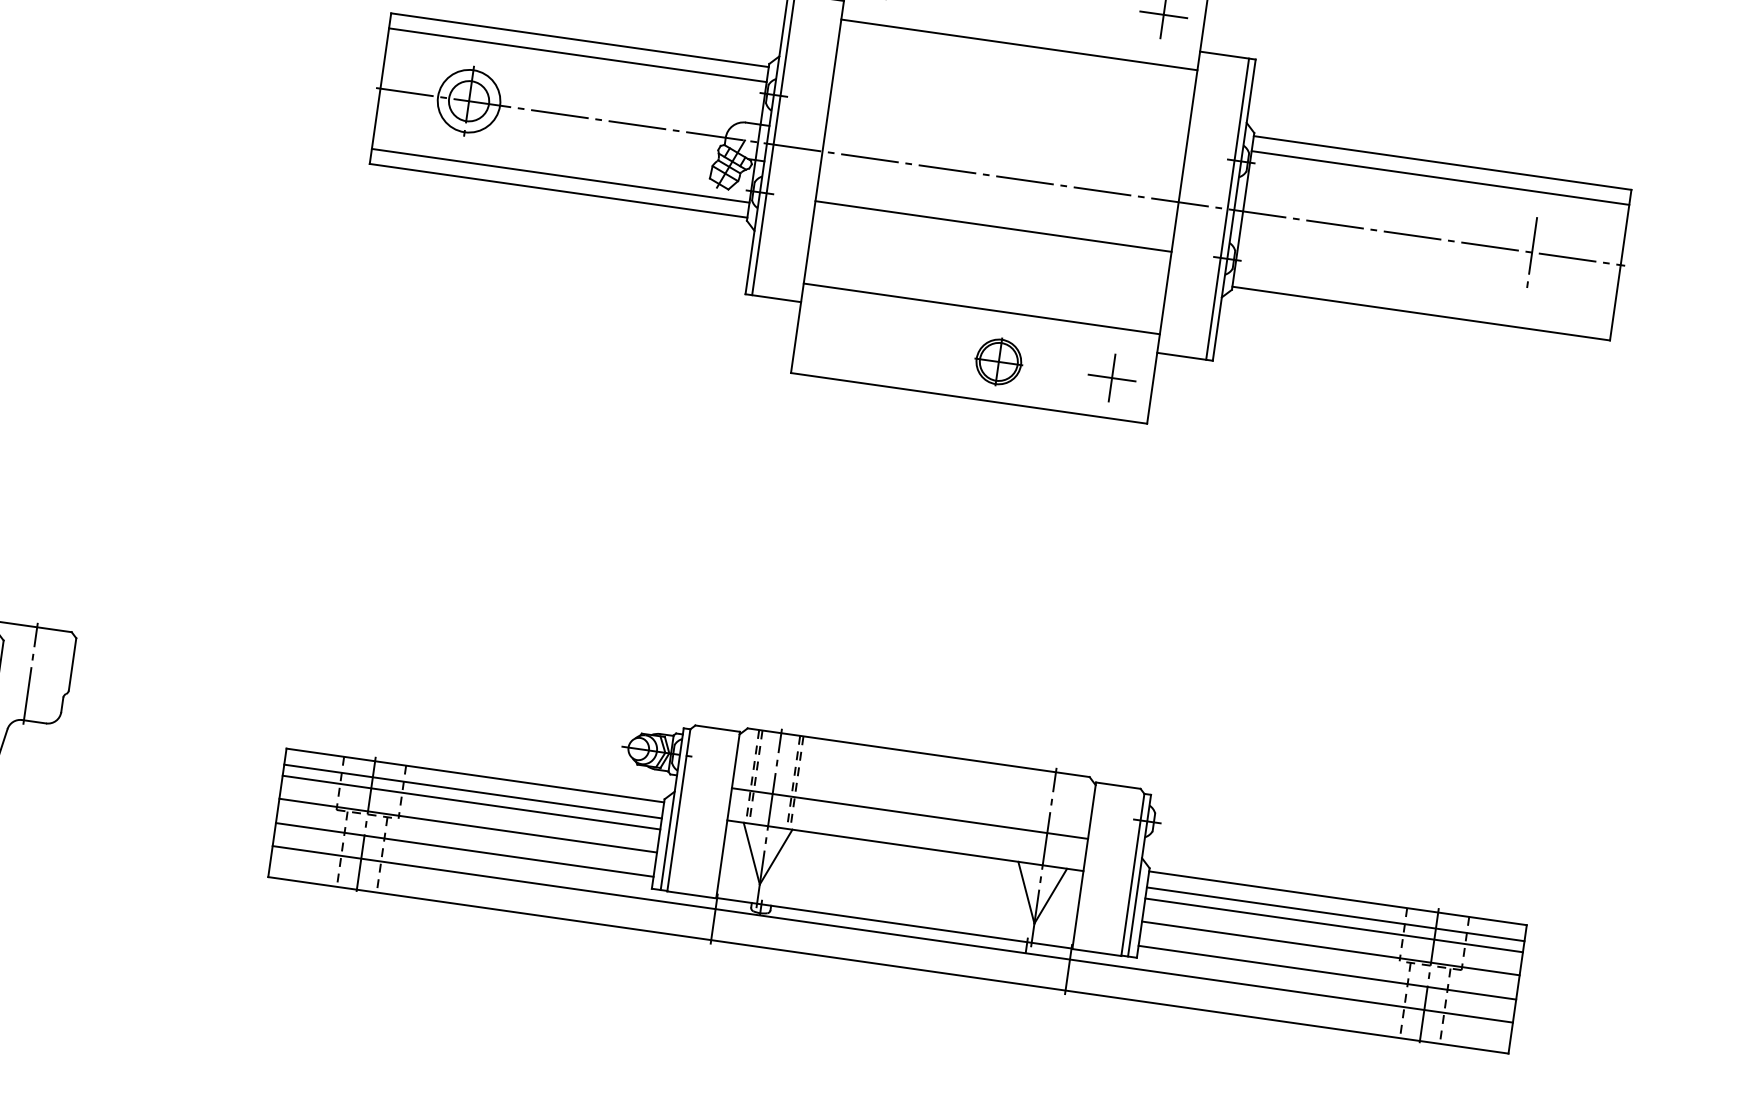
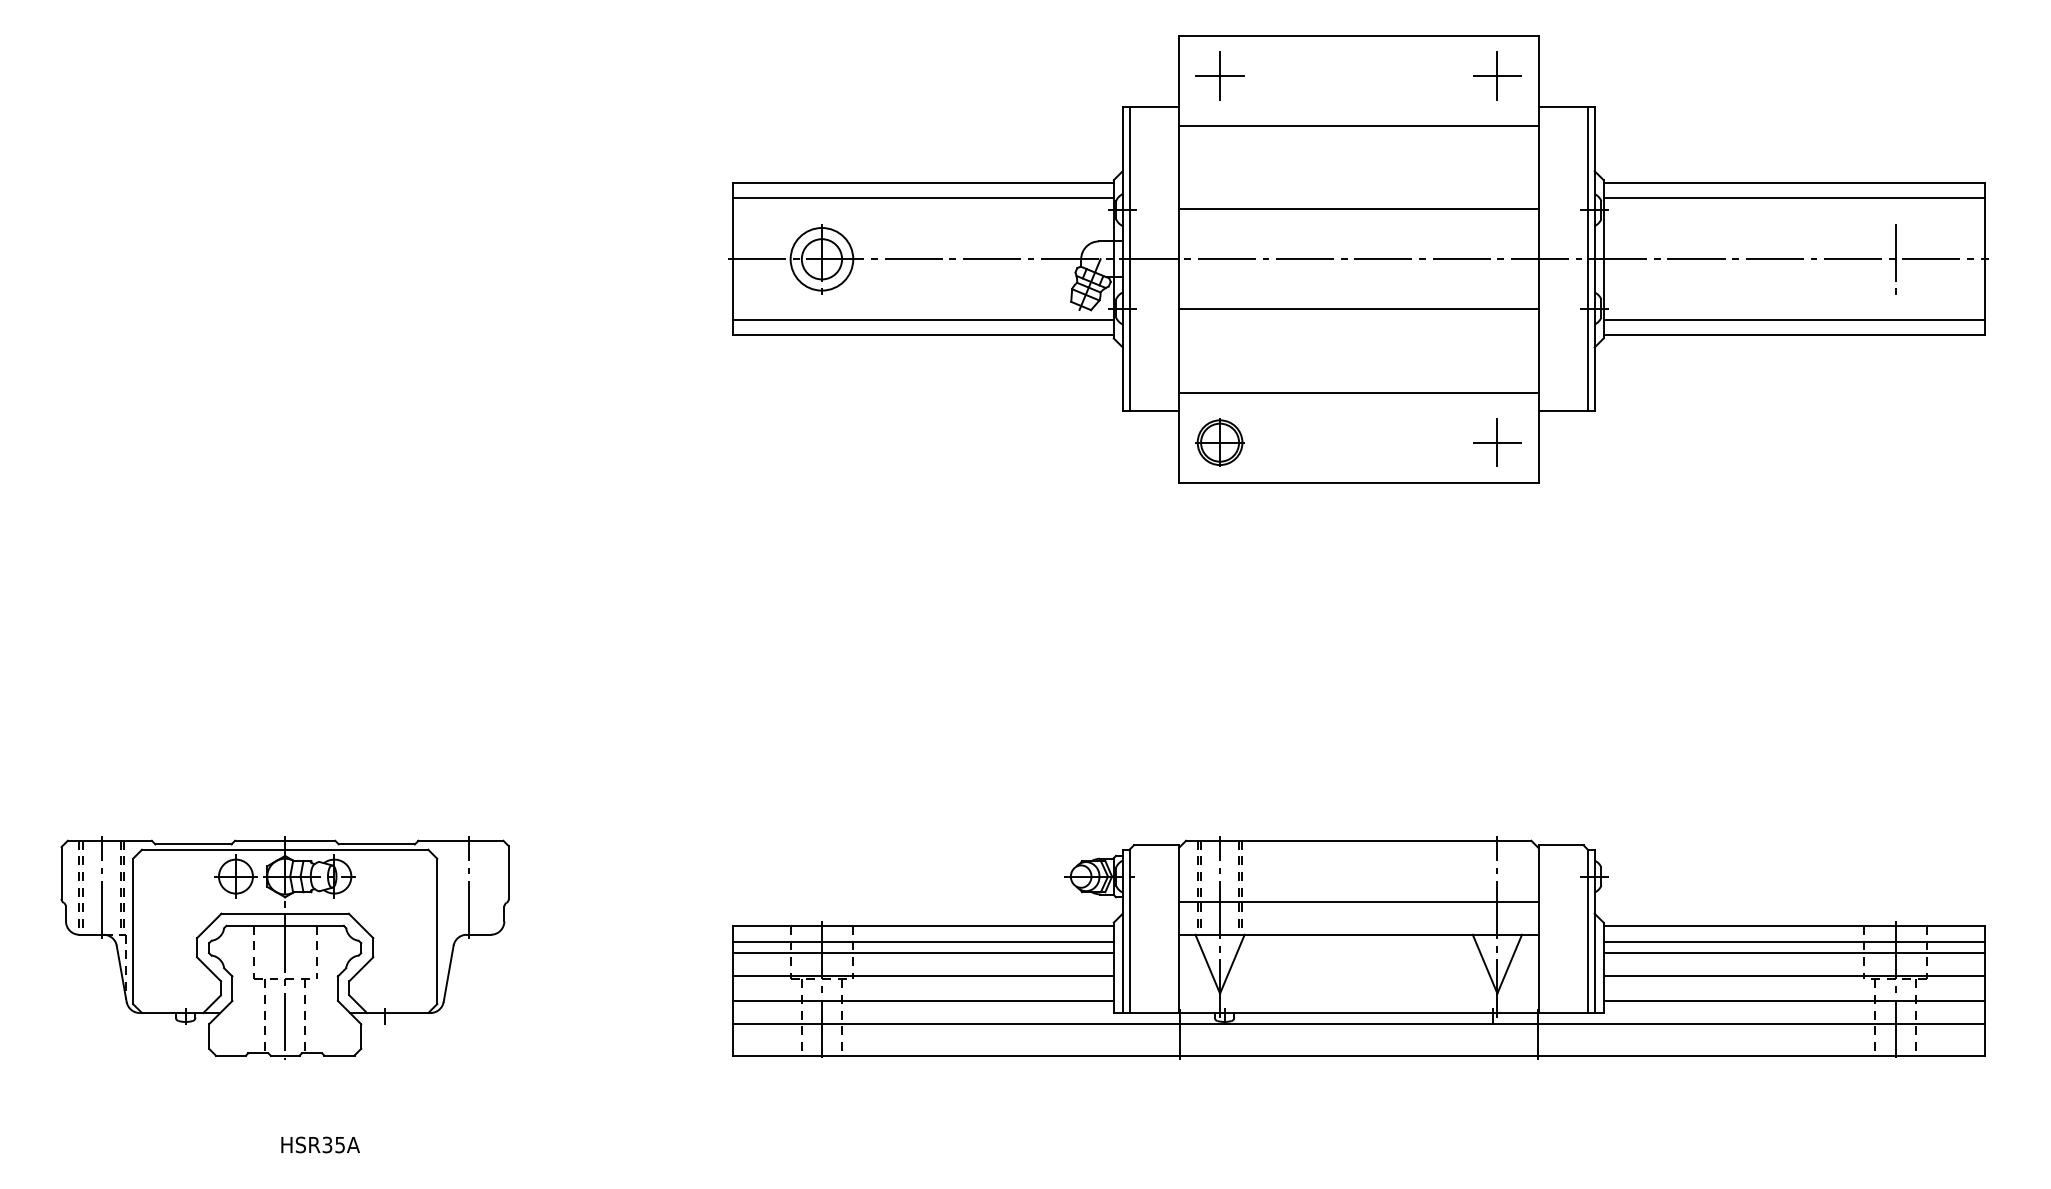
line: (1007, 127) -> (1358, 209), added
line: (1422, 298) -> (1793, 320), added
part: (998, 361) -> (1219, 442), moved

